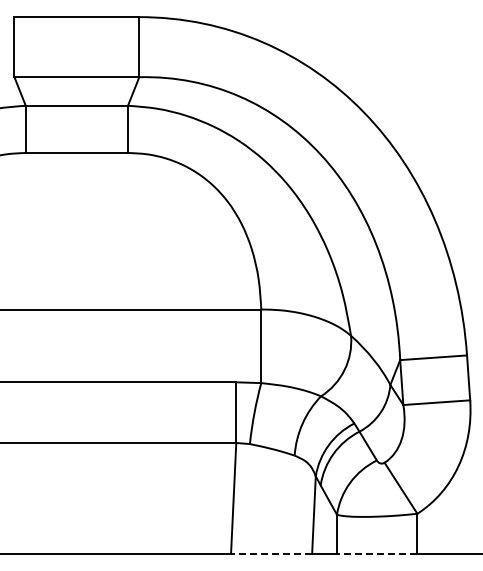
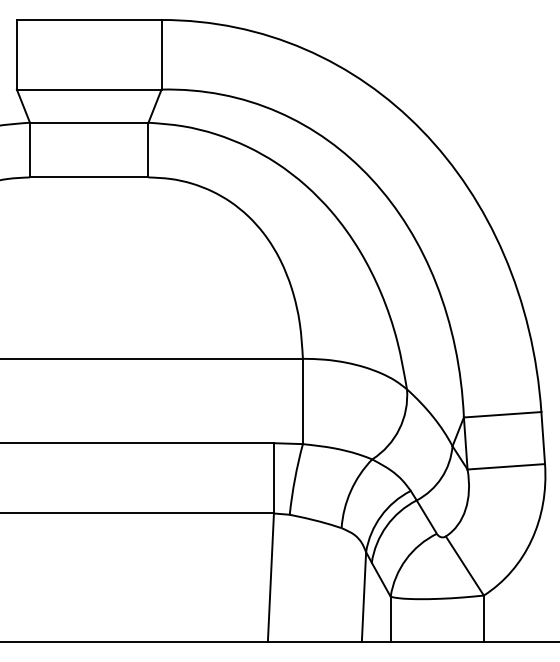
line: (271, 553) -> (314, 641), dashed -> solid
line: (376, 553) -> (436, 641), dashed -> solid

